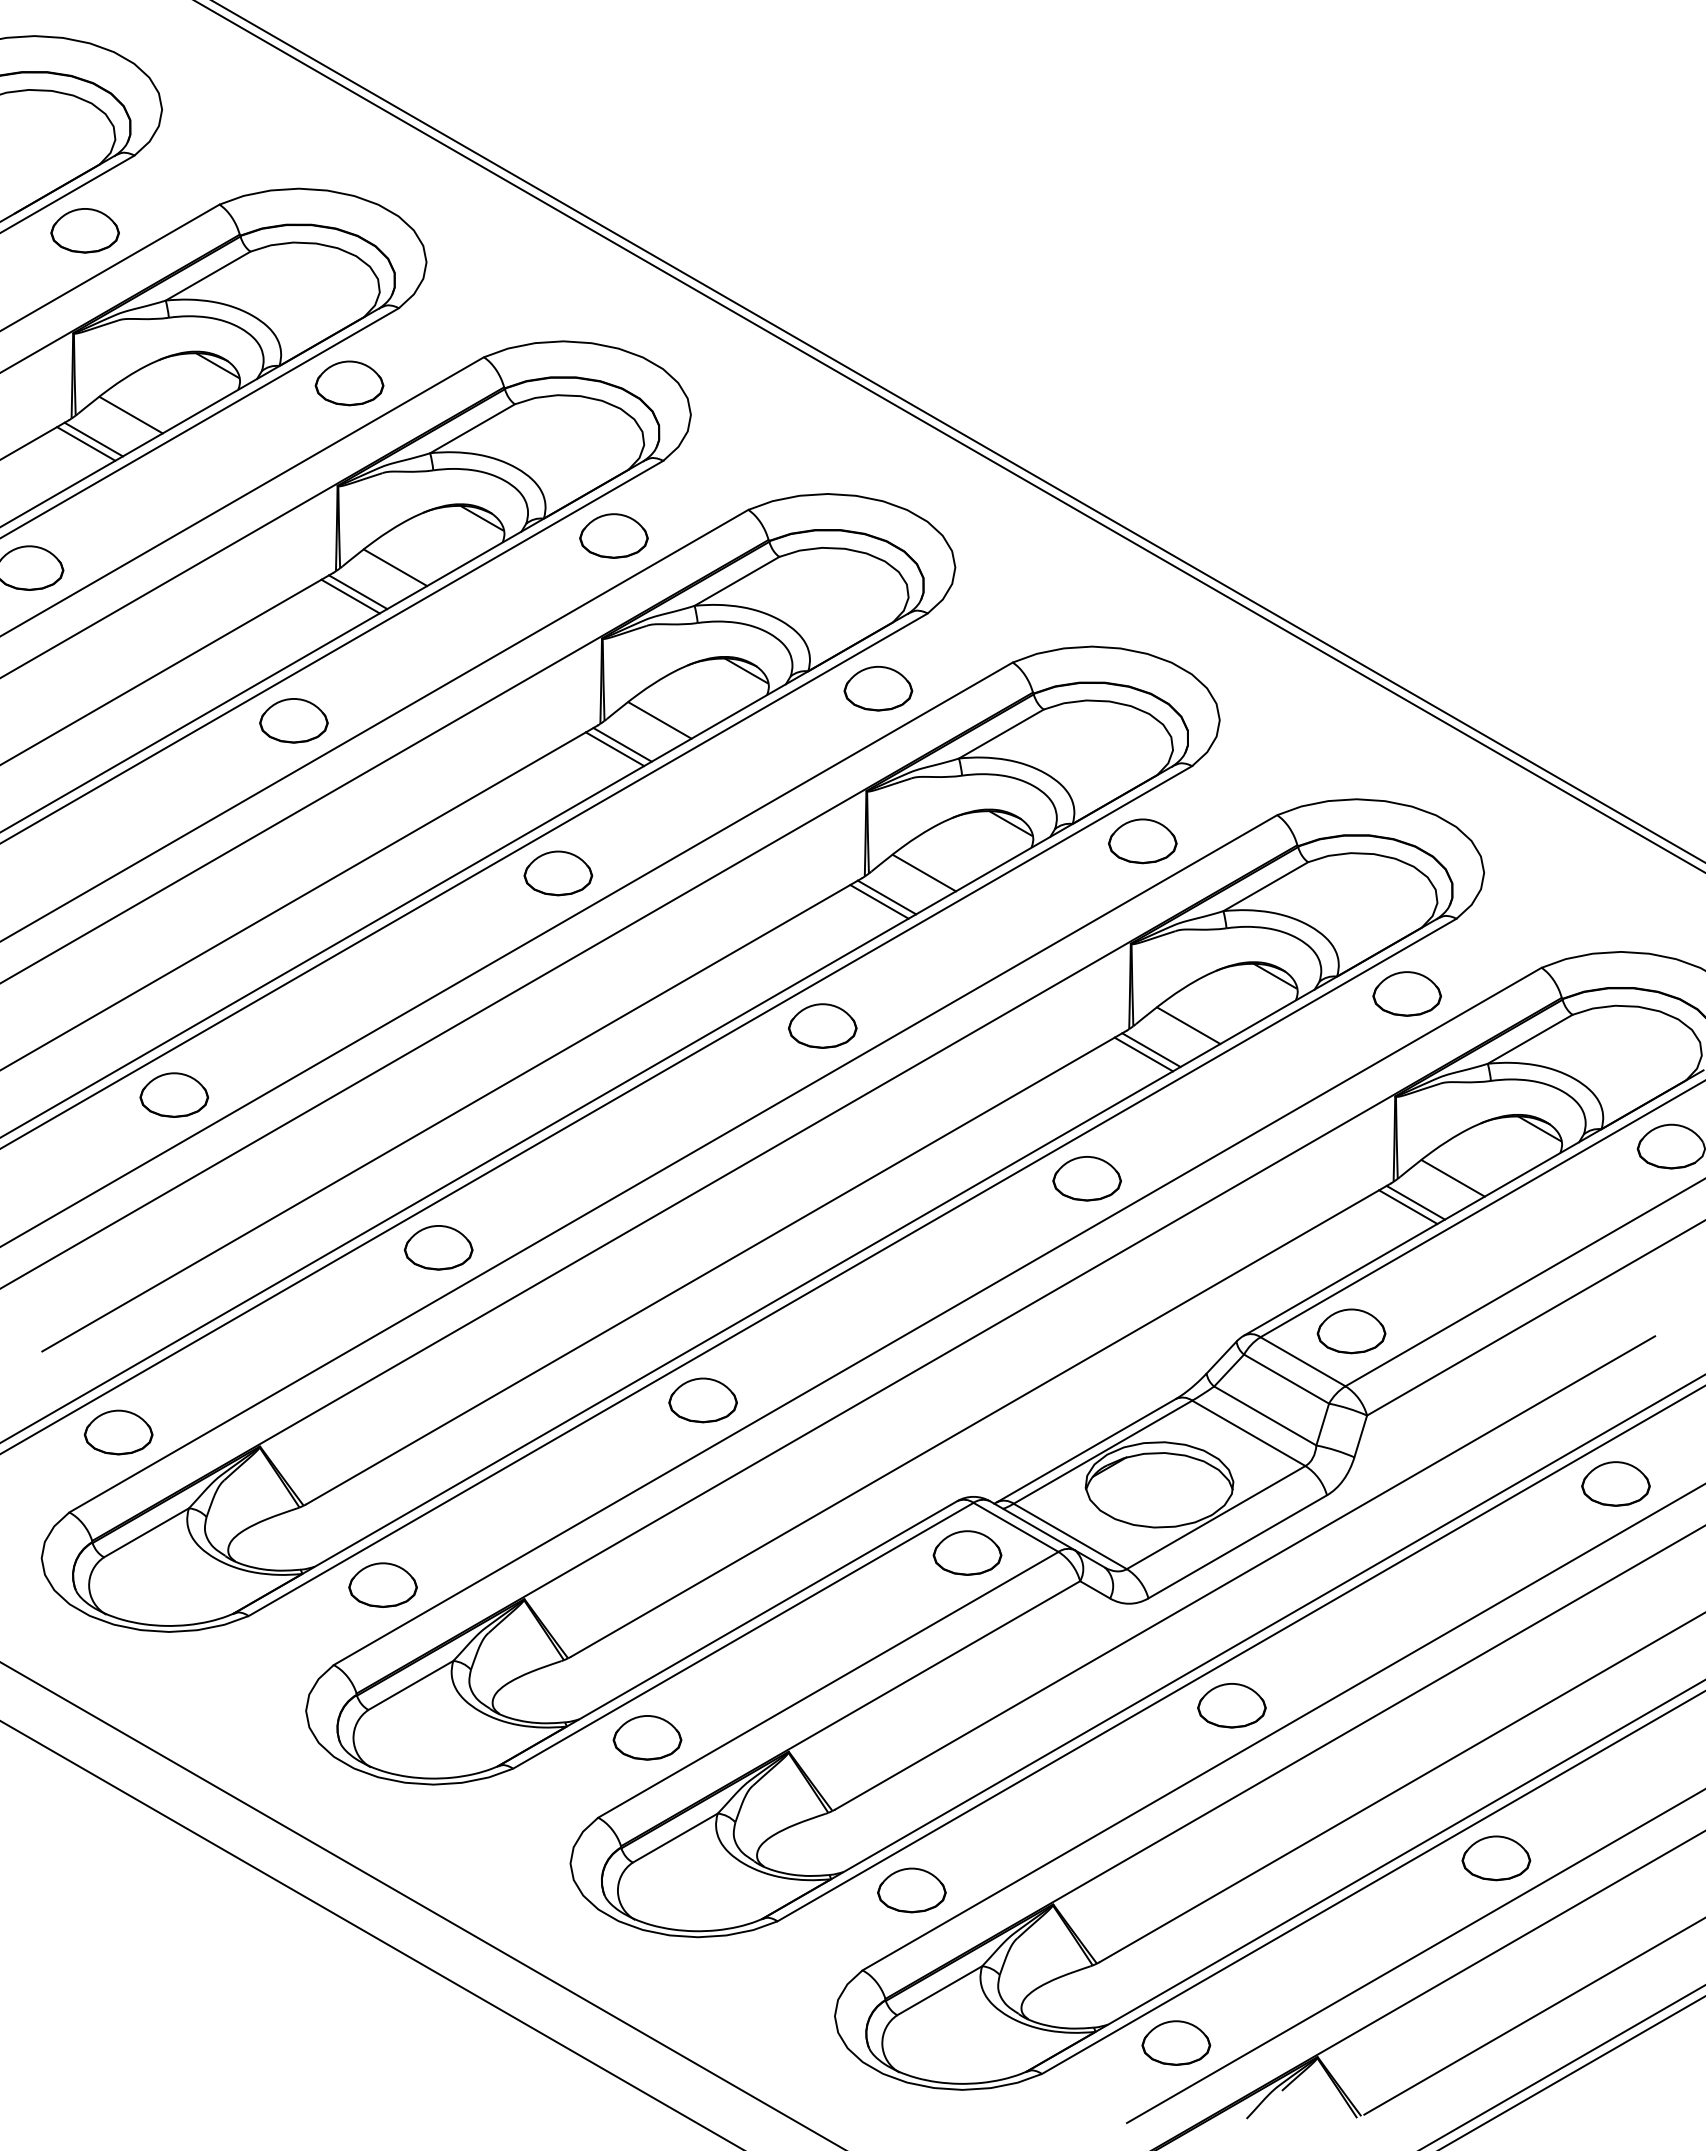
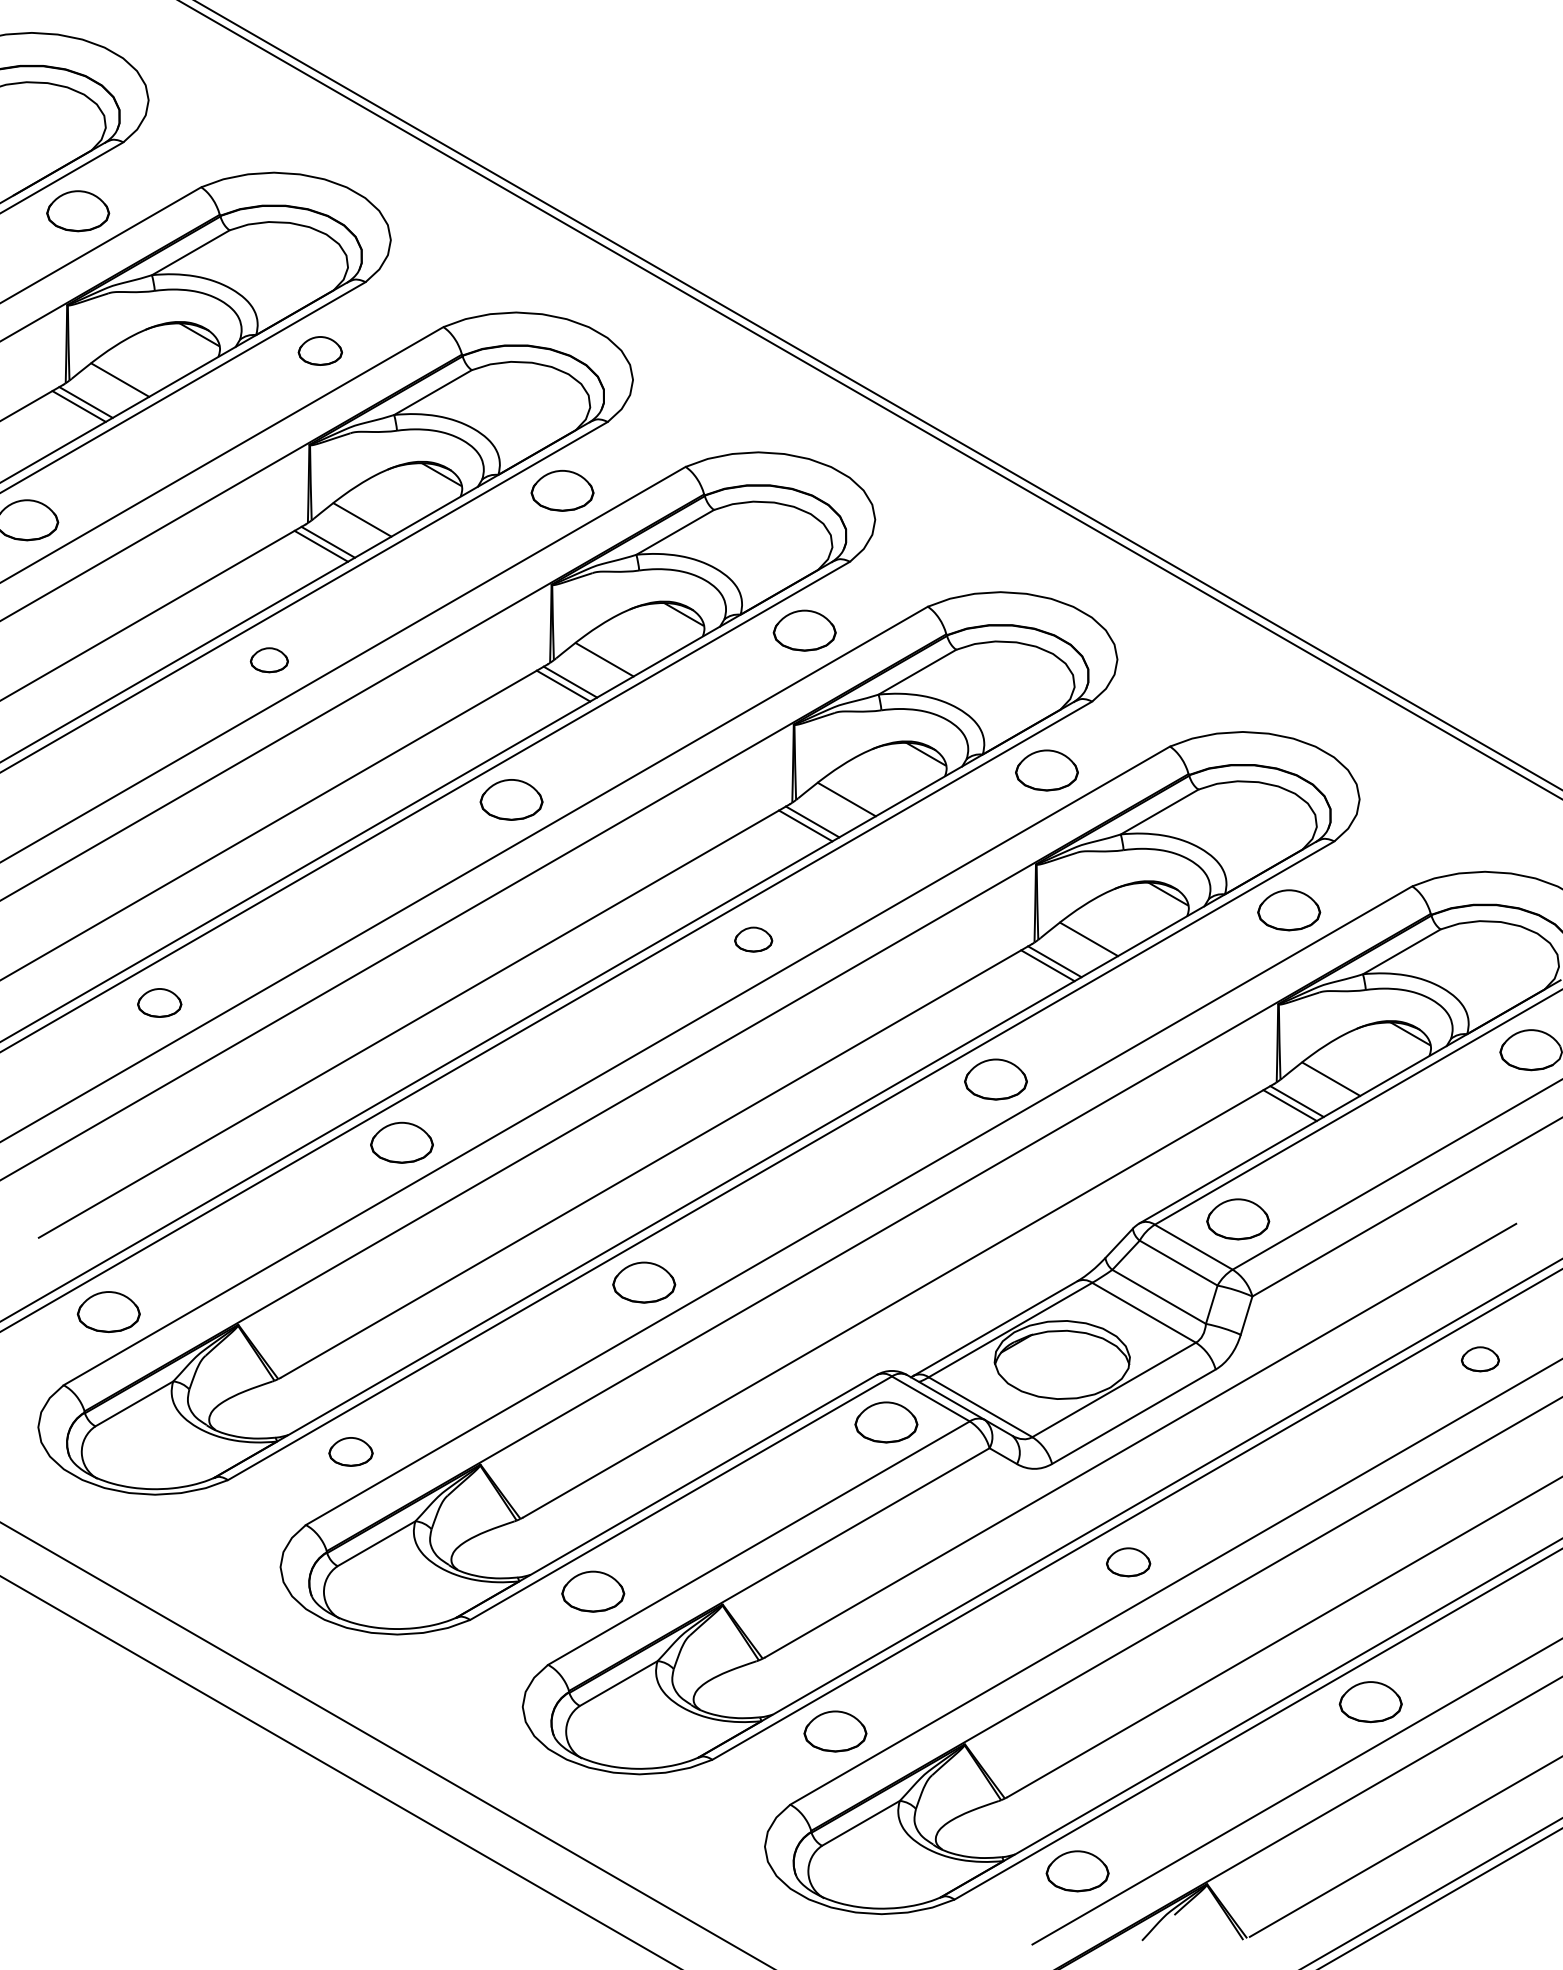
part: (349, 382) -> (320, 350), size x0.7
part: (294, 721) -> (269, 660), size x0.6
part: (822, 1025) -> (753, 939), size x0.6
part: (173, 1094) -> (159, 1002), size x0.7
part: (1616, 1484) -> (1480, 1359), size x0.6
part: (382, 1584) -> (350, 1451), size x0.7
part: (1231, 1705) -> (1128, 1562), size x0.7

